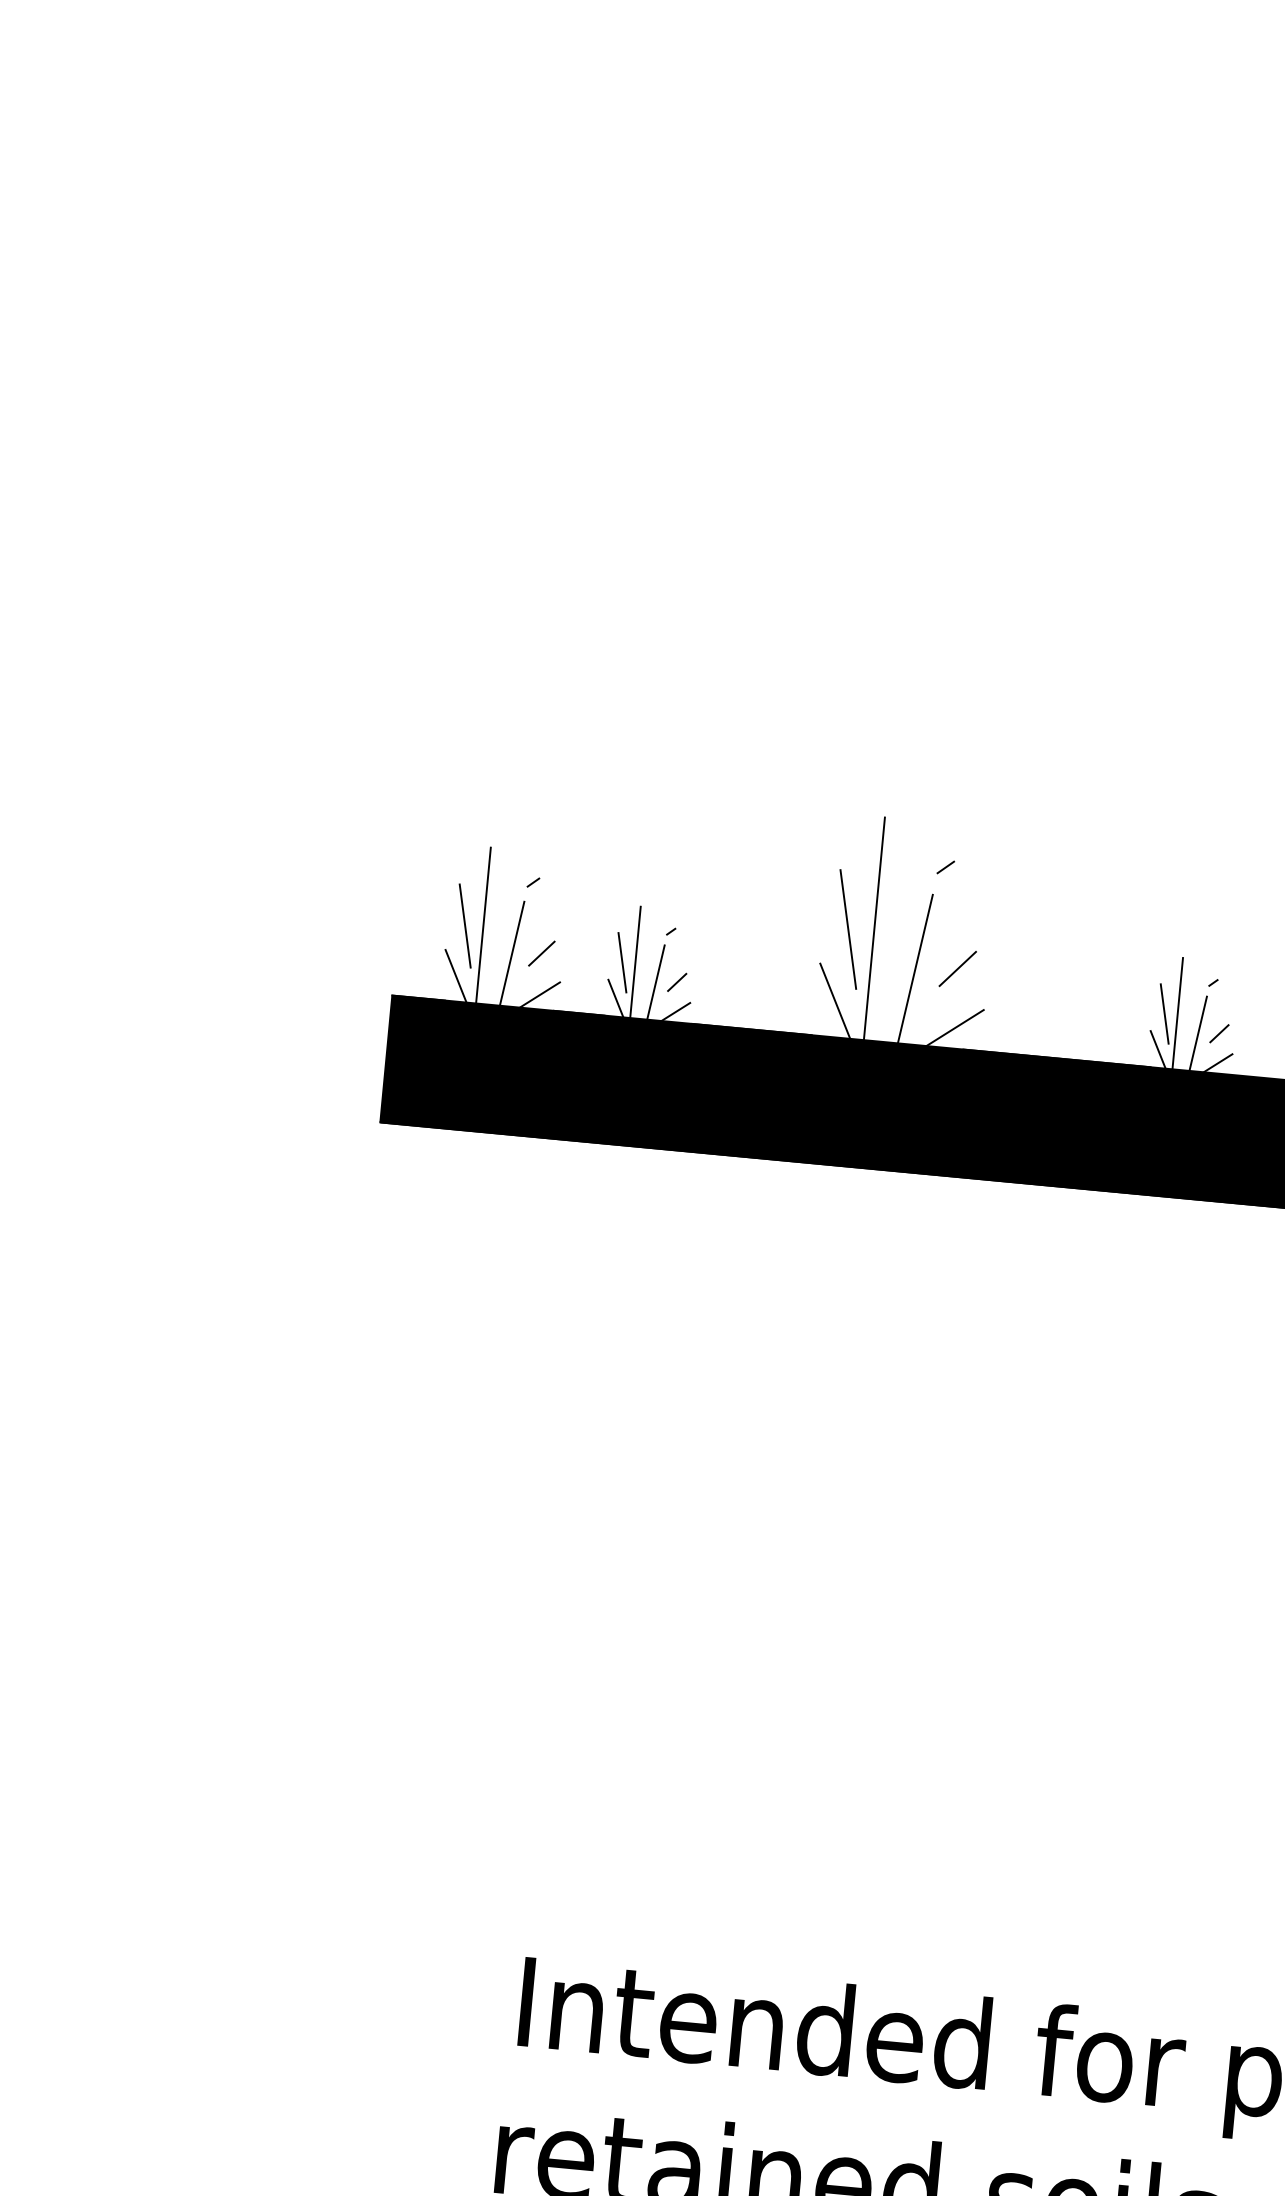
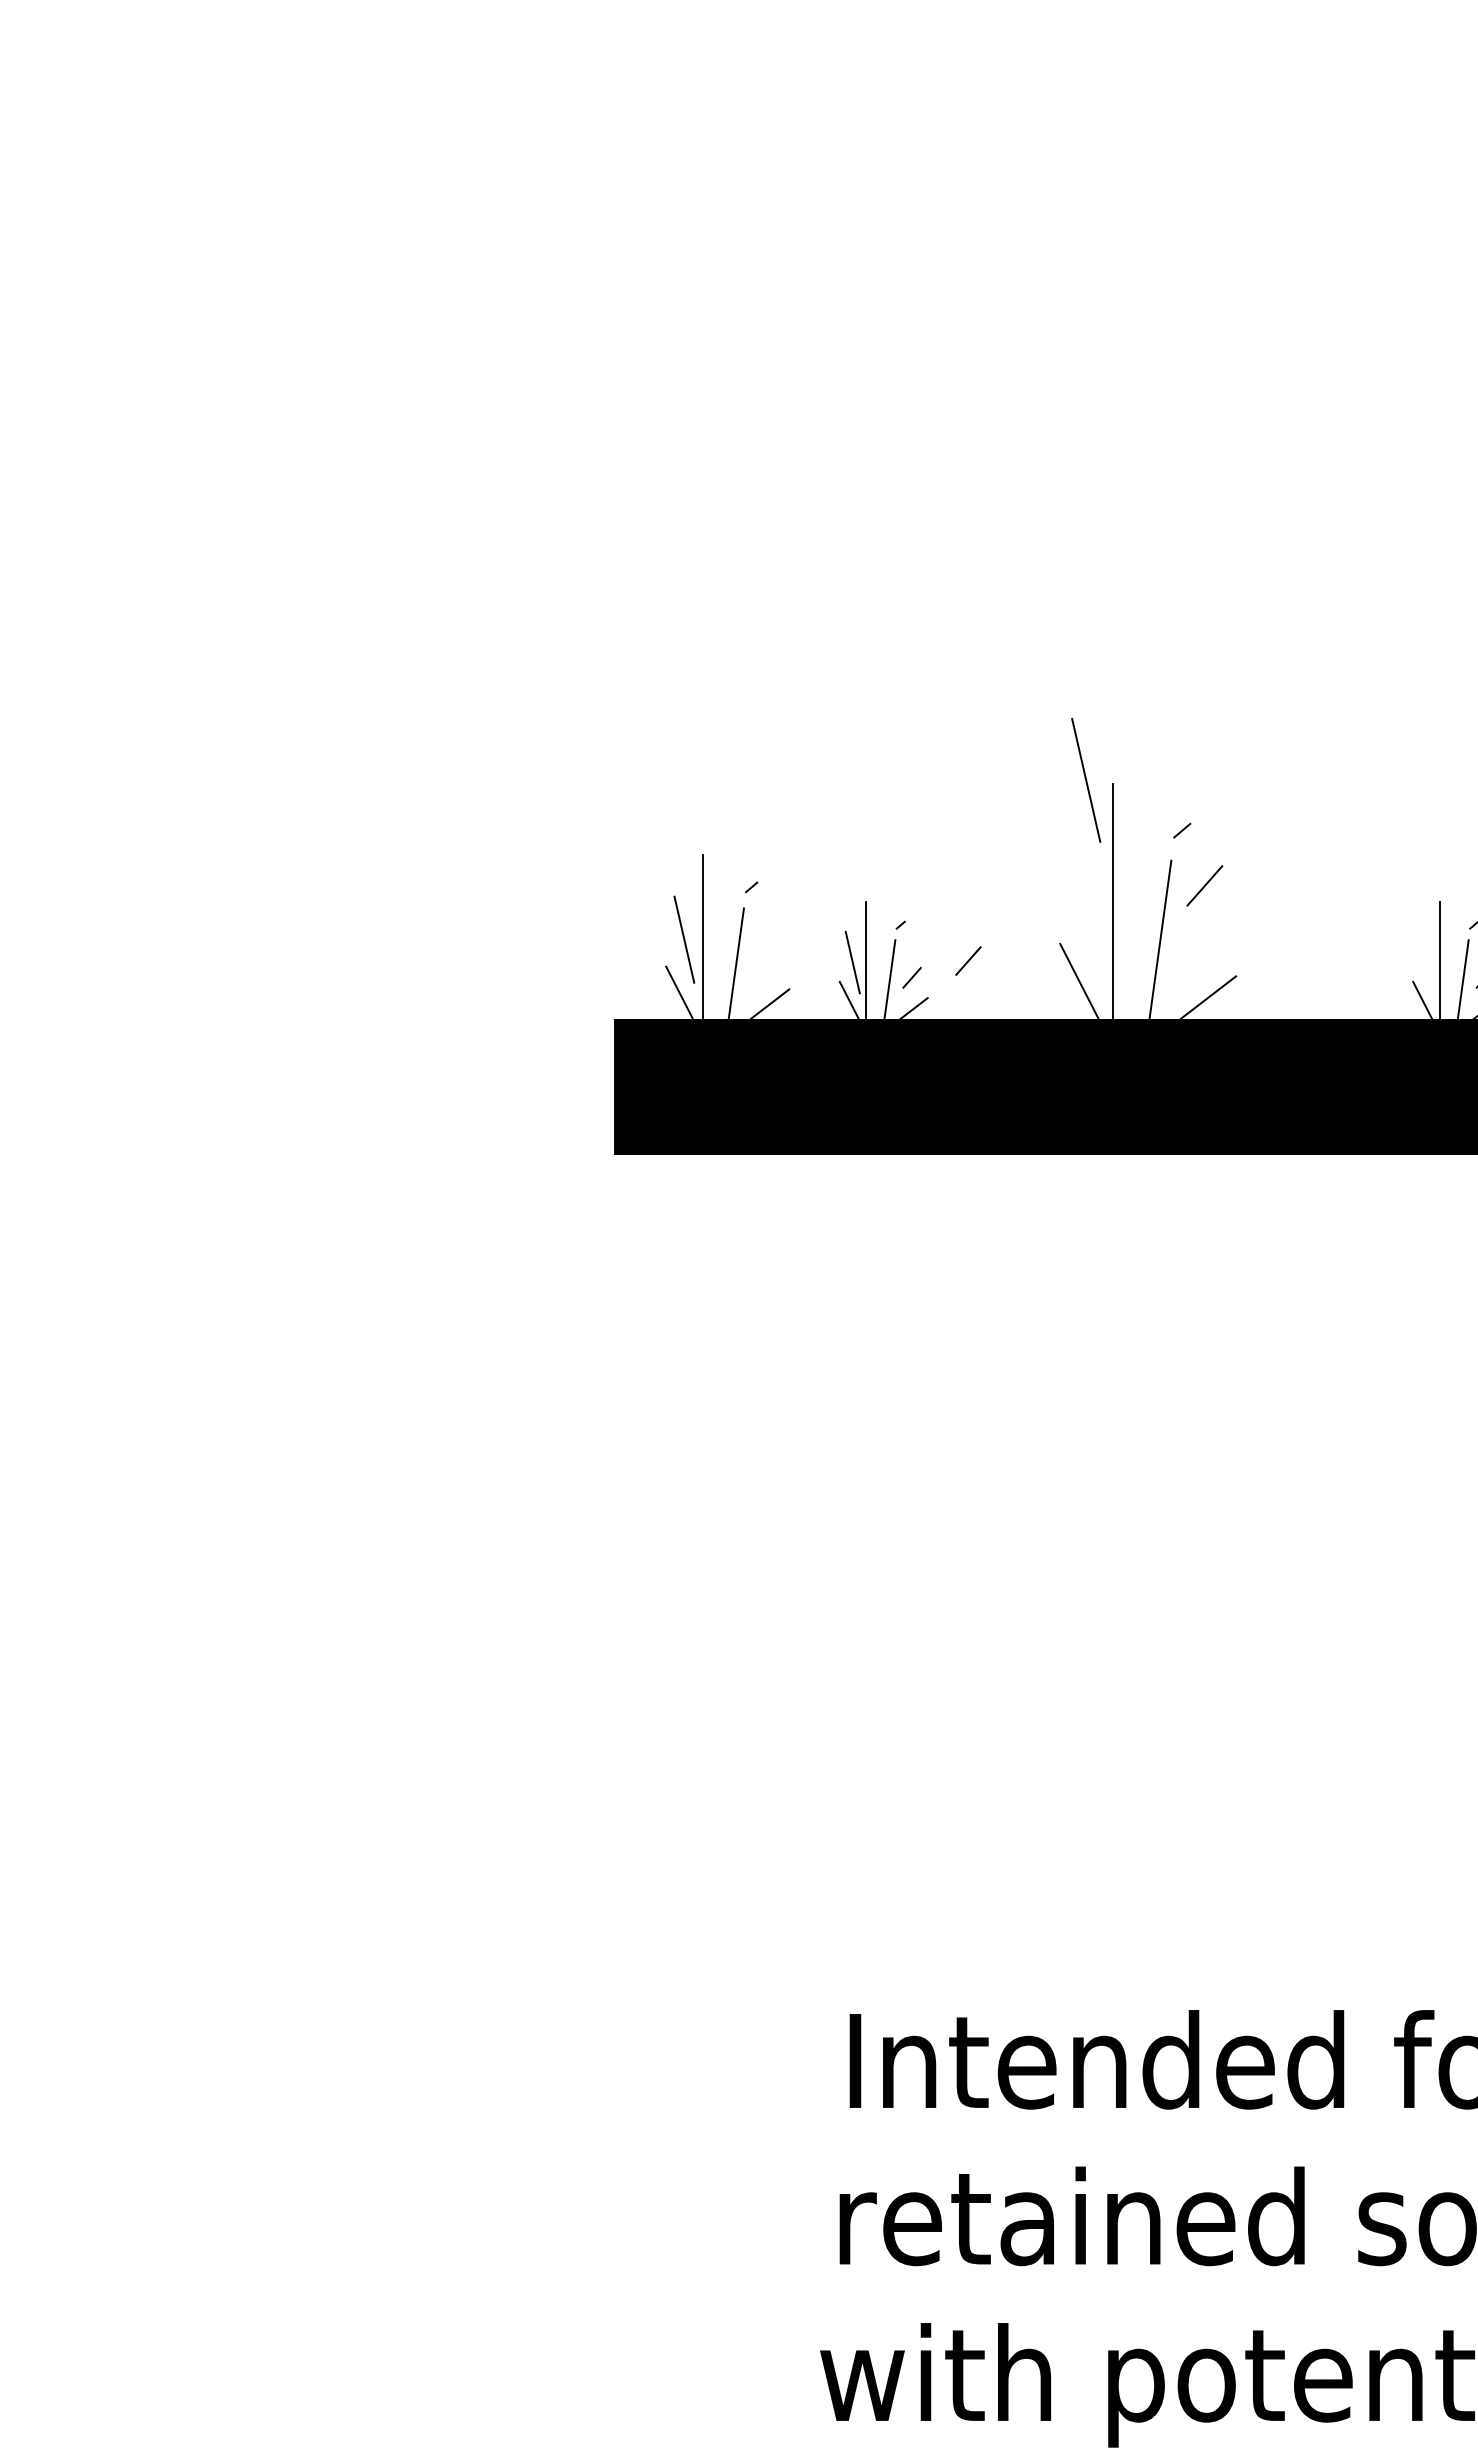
line: (848, 929) -> (1086, 780), moved
line: (541, 953) -> (968, 960), moved
line: (957, 968) -> (1204, 885), moved
line: (1165, 1013) -> (1426, 962), removed

